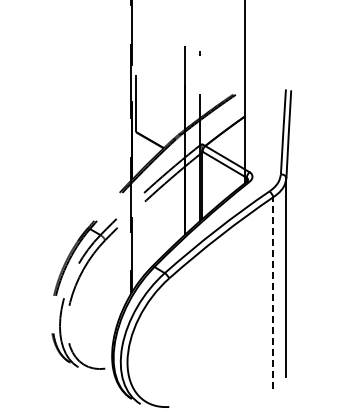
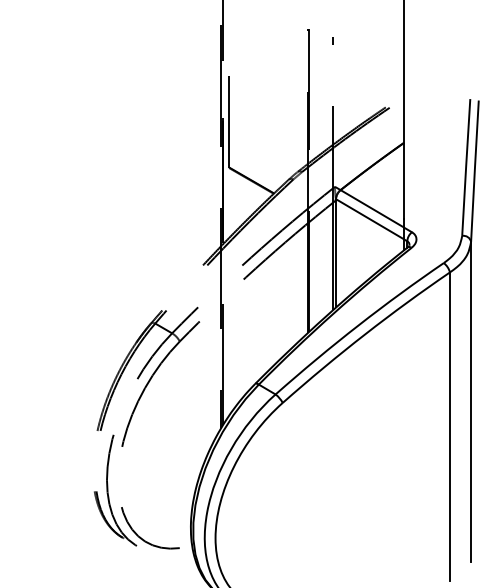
line: (273, 293) -> (450, 427), dashed -> solid

